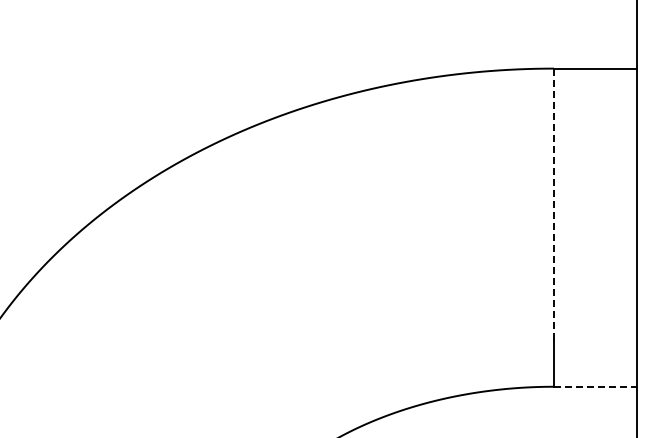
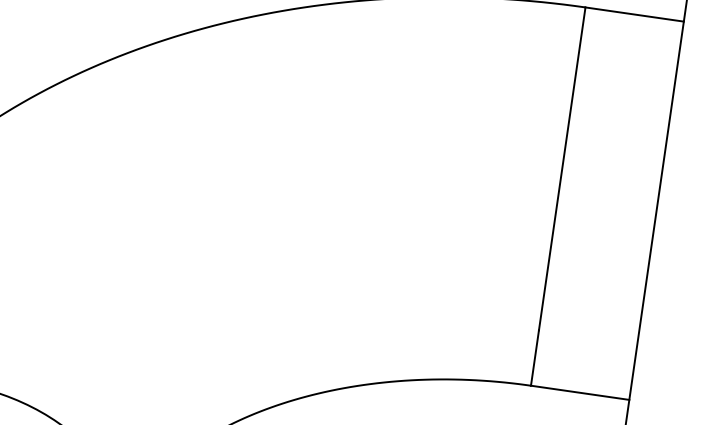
line: (554, 204) -> (562, 169), dashed -> solid
line: (595, 386) -> (580, 392), dashed -> solid

